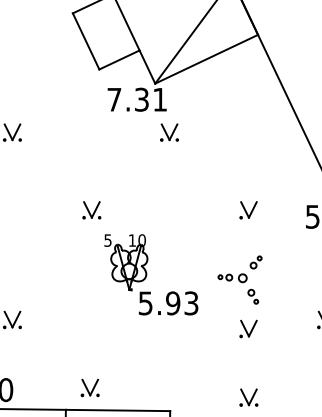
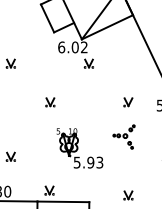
text: (136, 99) -> (72, 47), 7.31 -> 6.02
part: (150, 274) -> (79, 148), moved
part: (248, 329) -> (128, 161), removed

